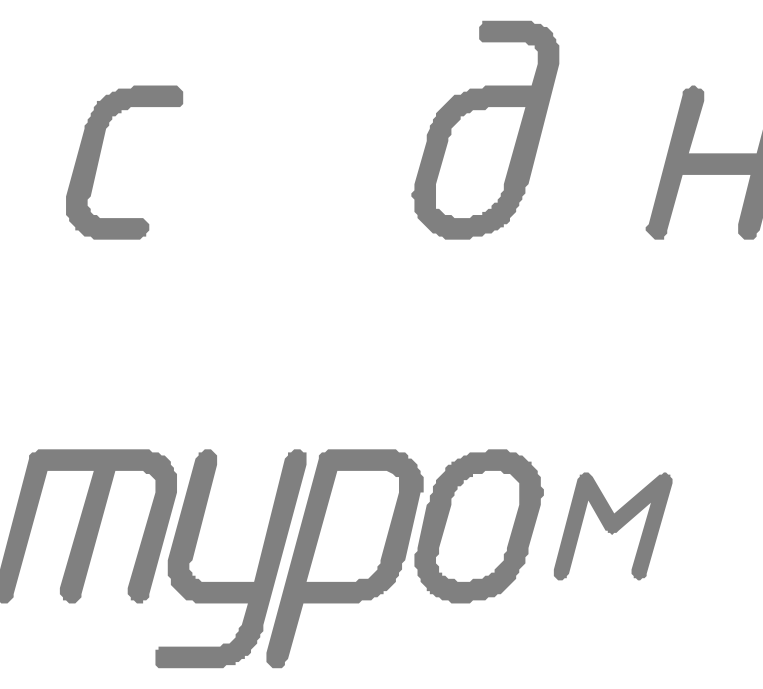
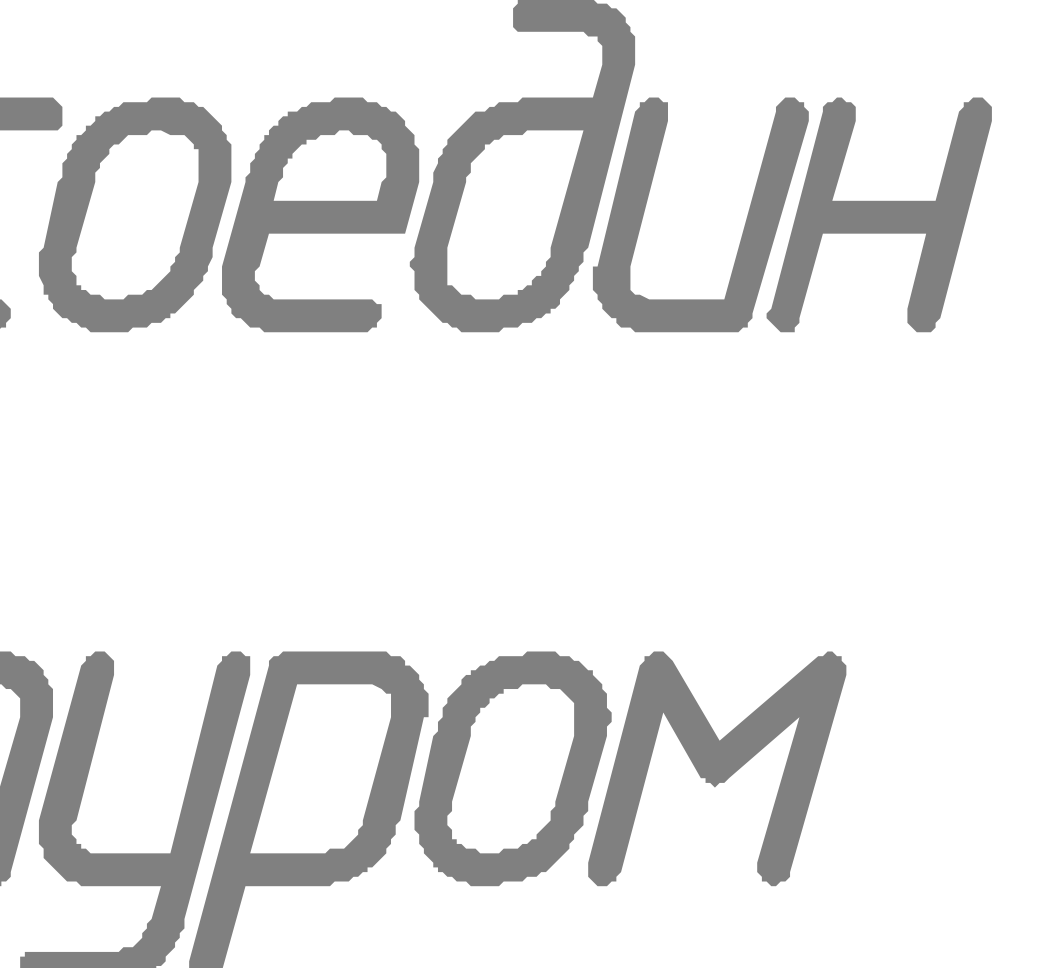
part: (292, 162) -> (228, 214), added
fill: (602, 162) -> (700, 214), added
part: (612, 526) -> (716, 769), size x1.43

